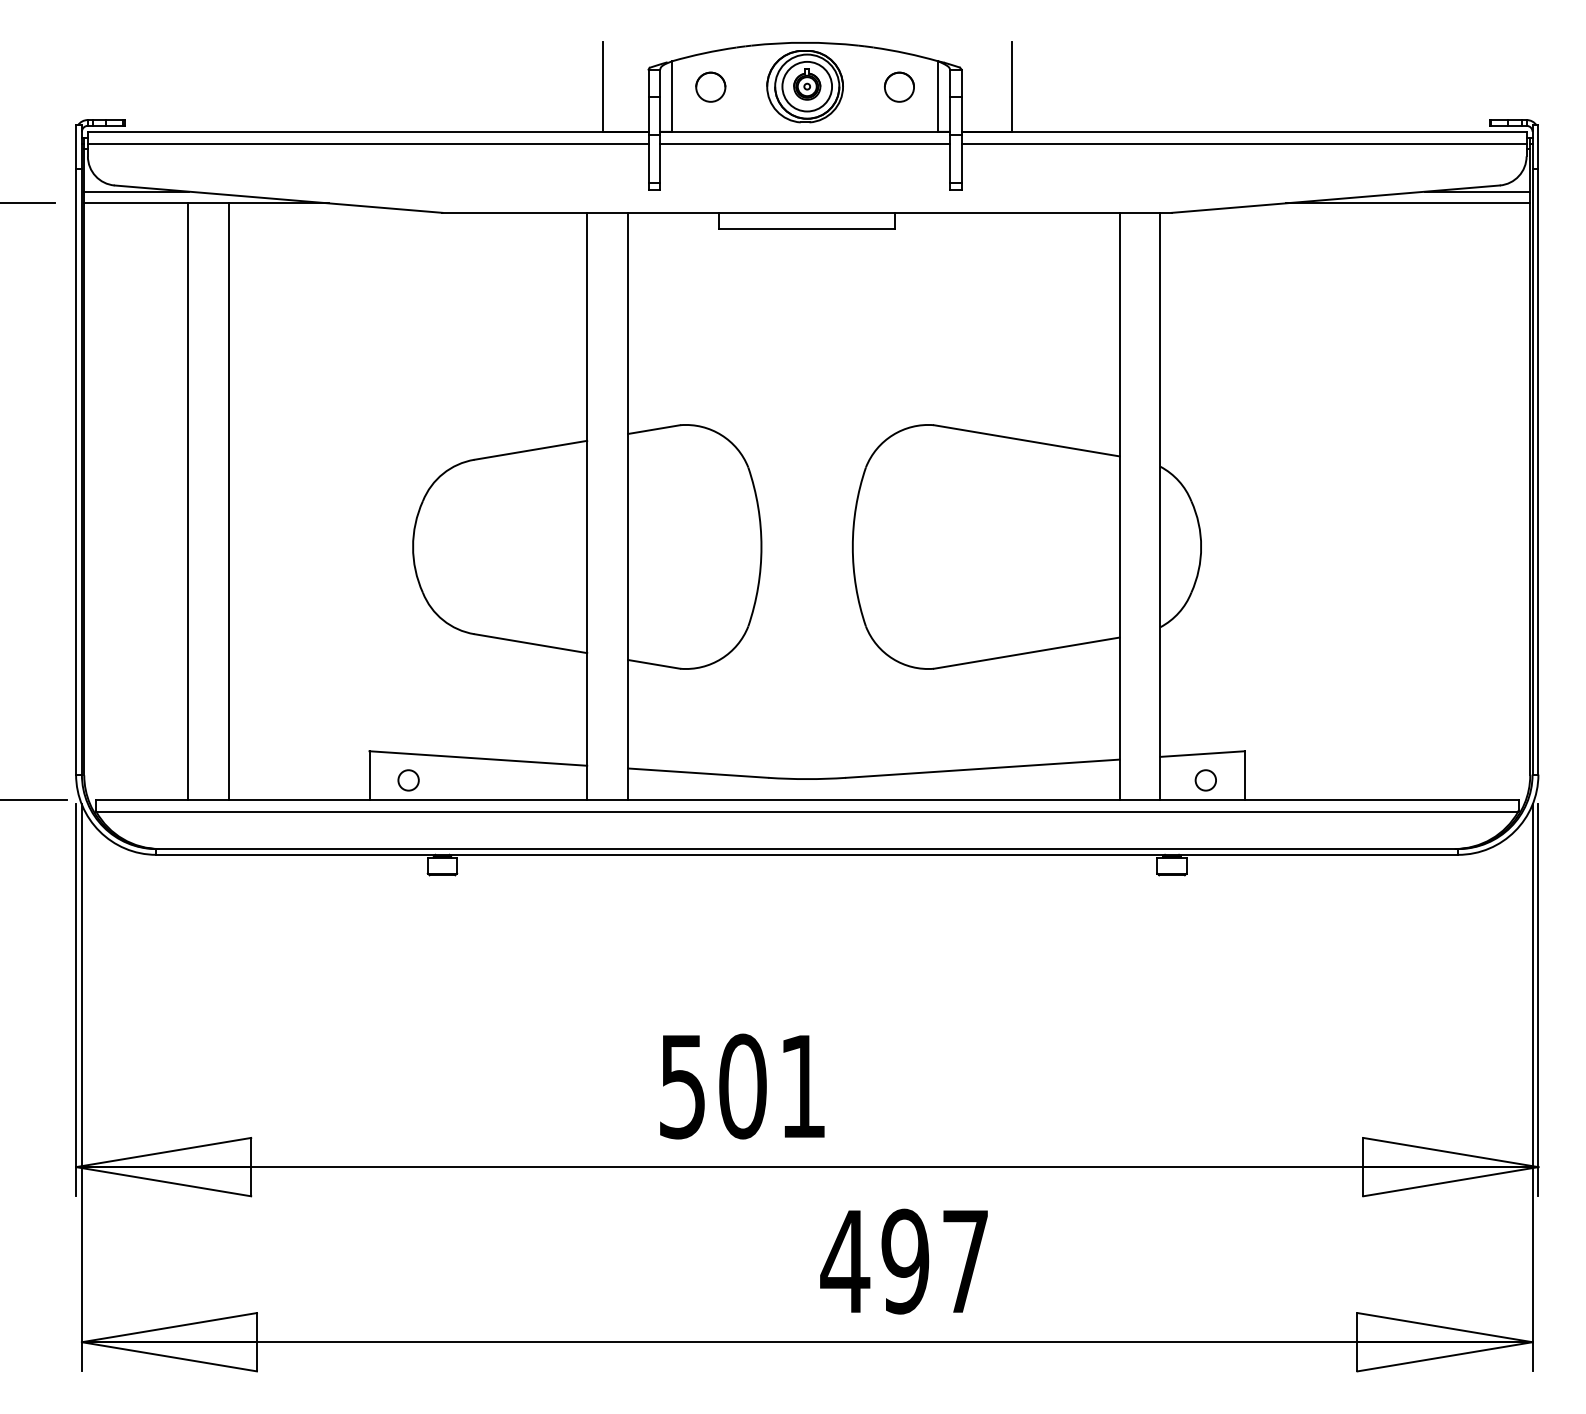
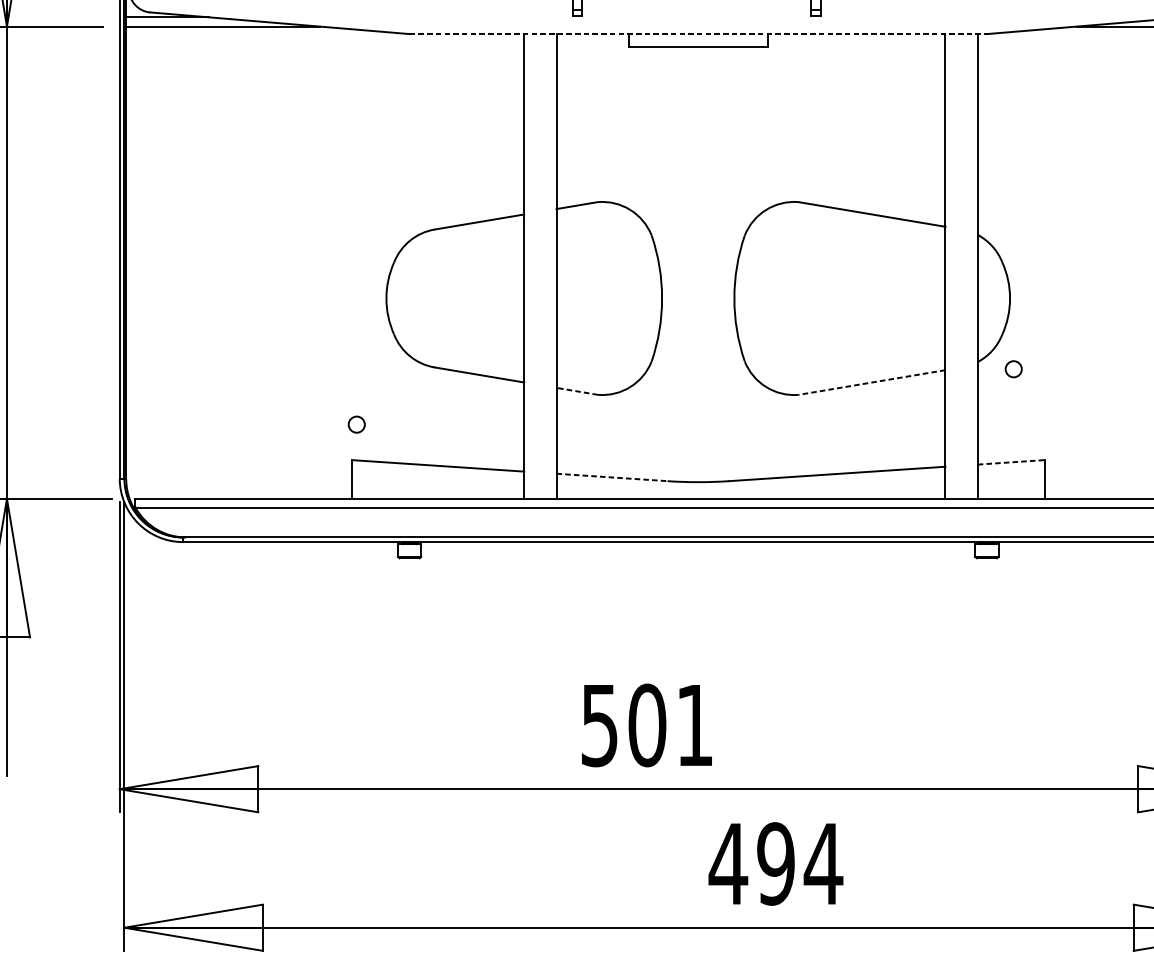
line: (807, 212) -> (698, 33), solid -> dashed
line: (187, 501) -> (207, 262), removed
line: (228, 501) -> (240, 262), removed
line: (1026, 653) -> (871, 382), solid -> dashed
line: (654, 664) -> (577, 391), solid -> dashed
line: (1203, 754) -> (1011, 462), solid -> dashed
line: (698, 773) -> (612, 477), solid -> dashed
circle: (408, 780) -> (356, 424), moved
circle: (1205, 780) -> (1013, 369), moved
text: (965, 1261) -> (823, 863), 497 -> 494

